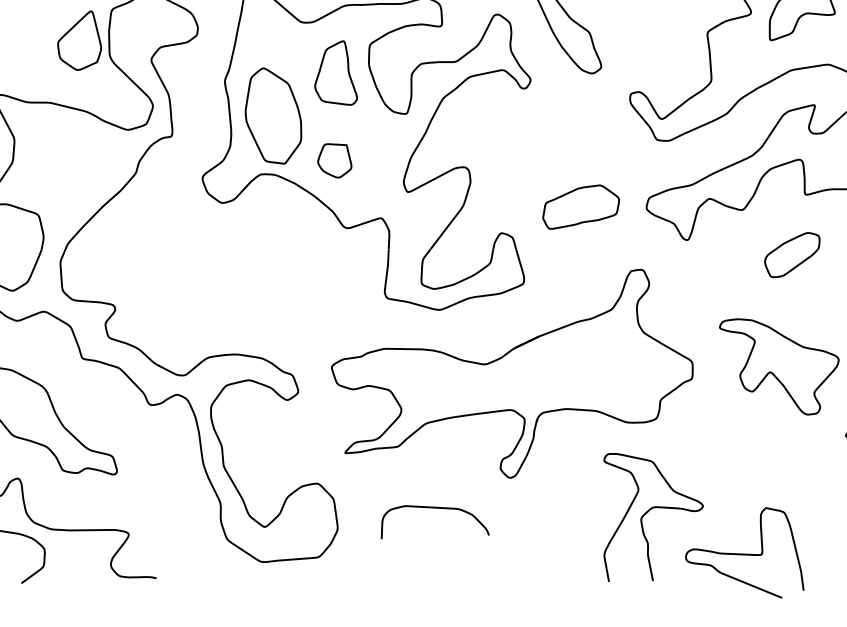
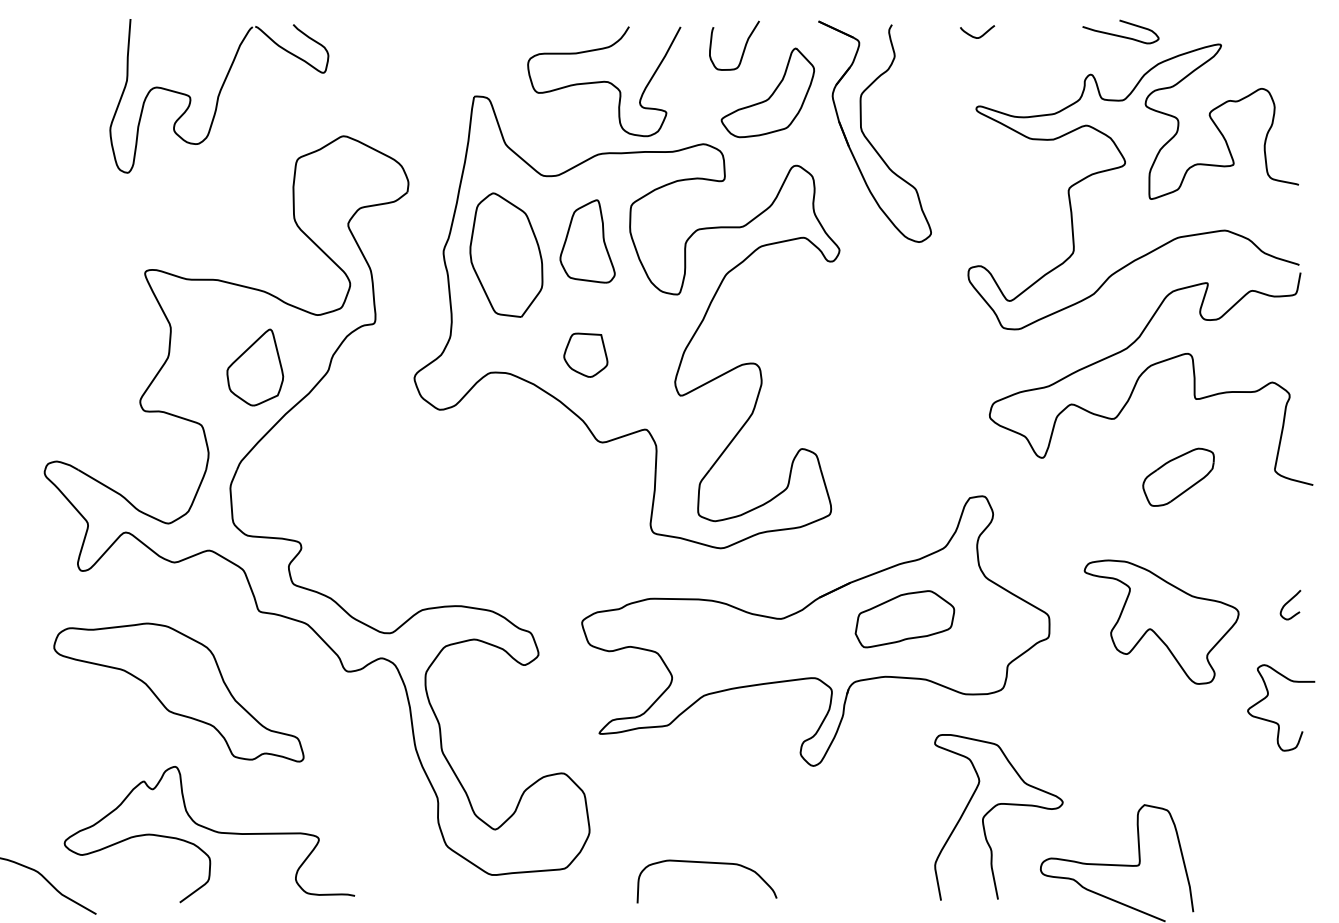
part: (79, 40) -> (255, 367), moved
part: (273, 115) -> (506, 254), moved
part: (580, 207) -> (904, 619), moved
curve: (434, 508) -> (706, 863), moved

